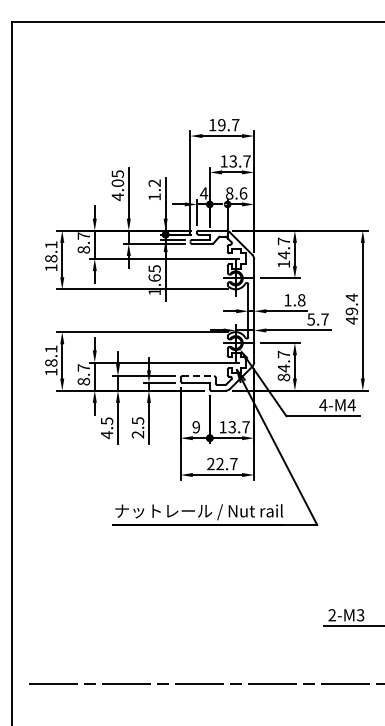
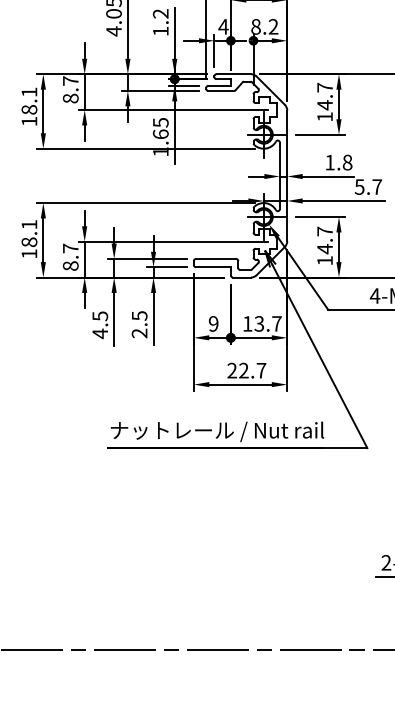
text: (243, 193) -> (273, 26), 8.6 -> 8.2
line: (198, 376) -> (216, 259), dashed -> solid
text: (283, 377) -> (324, 260), 84.7 -> 14.7

